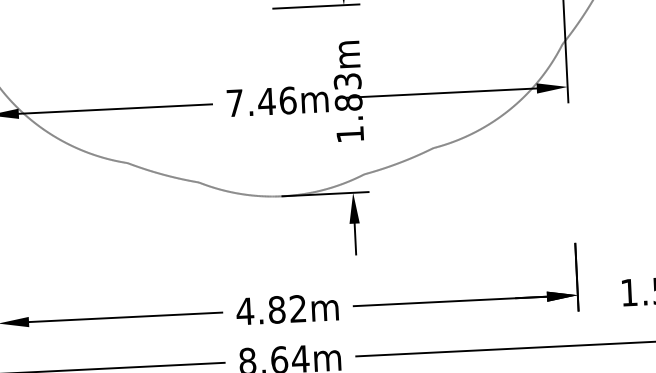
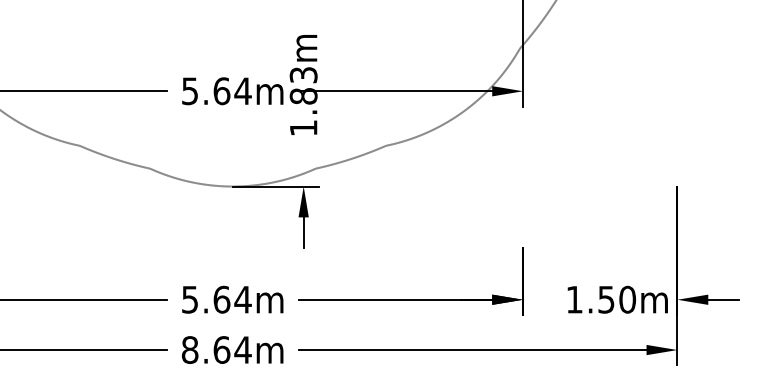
text: (261, 102) -> (216, 91), 7.46m -> 5.64m
text: (271, 309) -> (216, 299), 4.82m -> 5.64m

